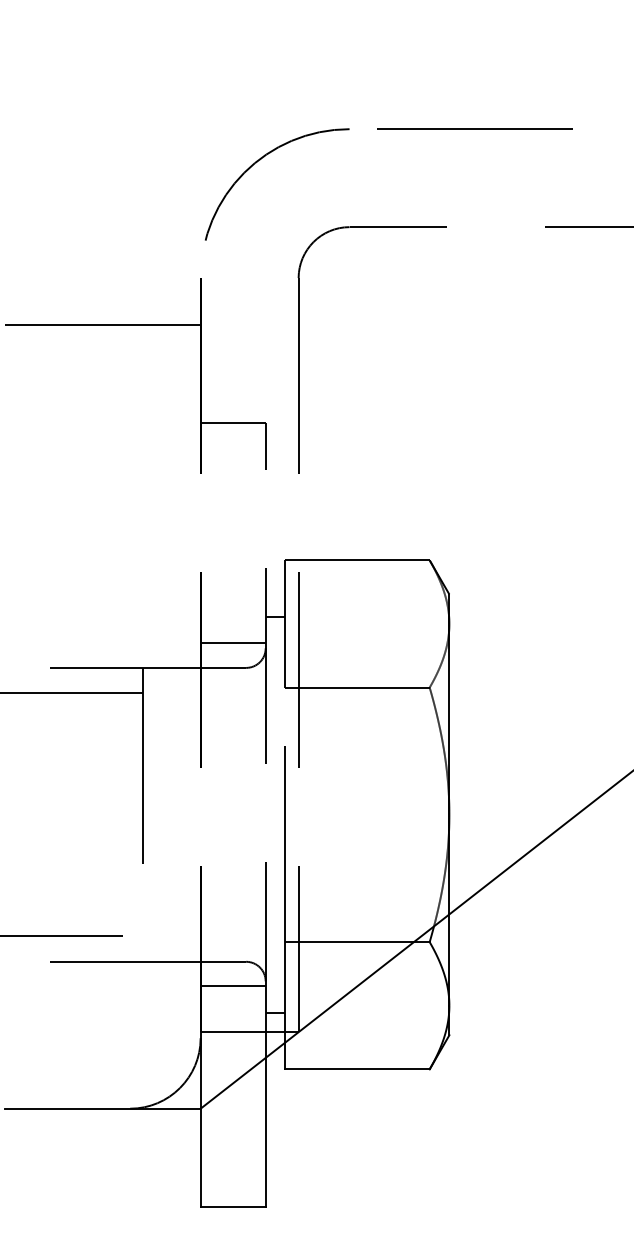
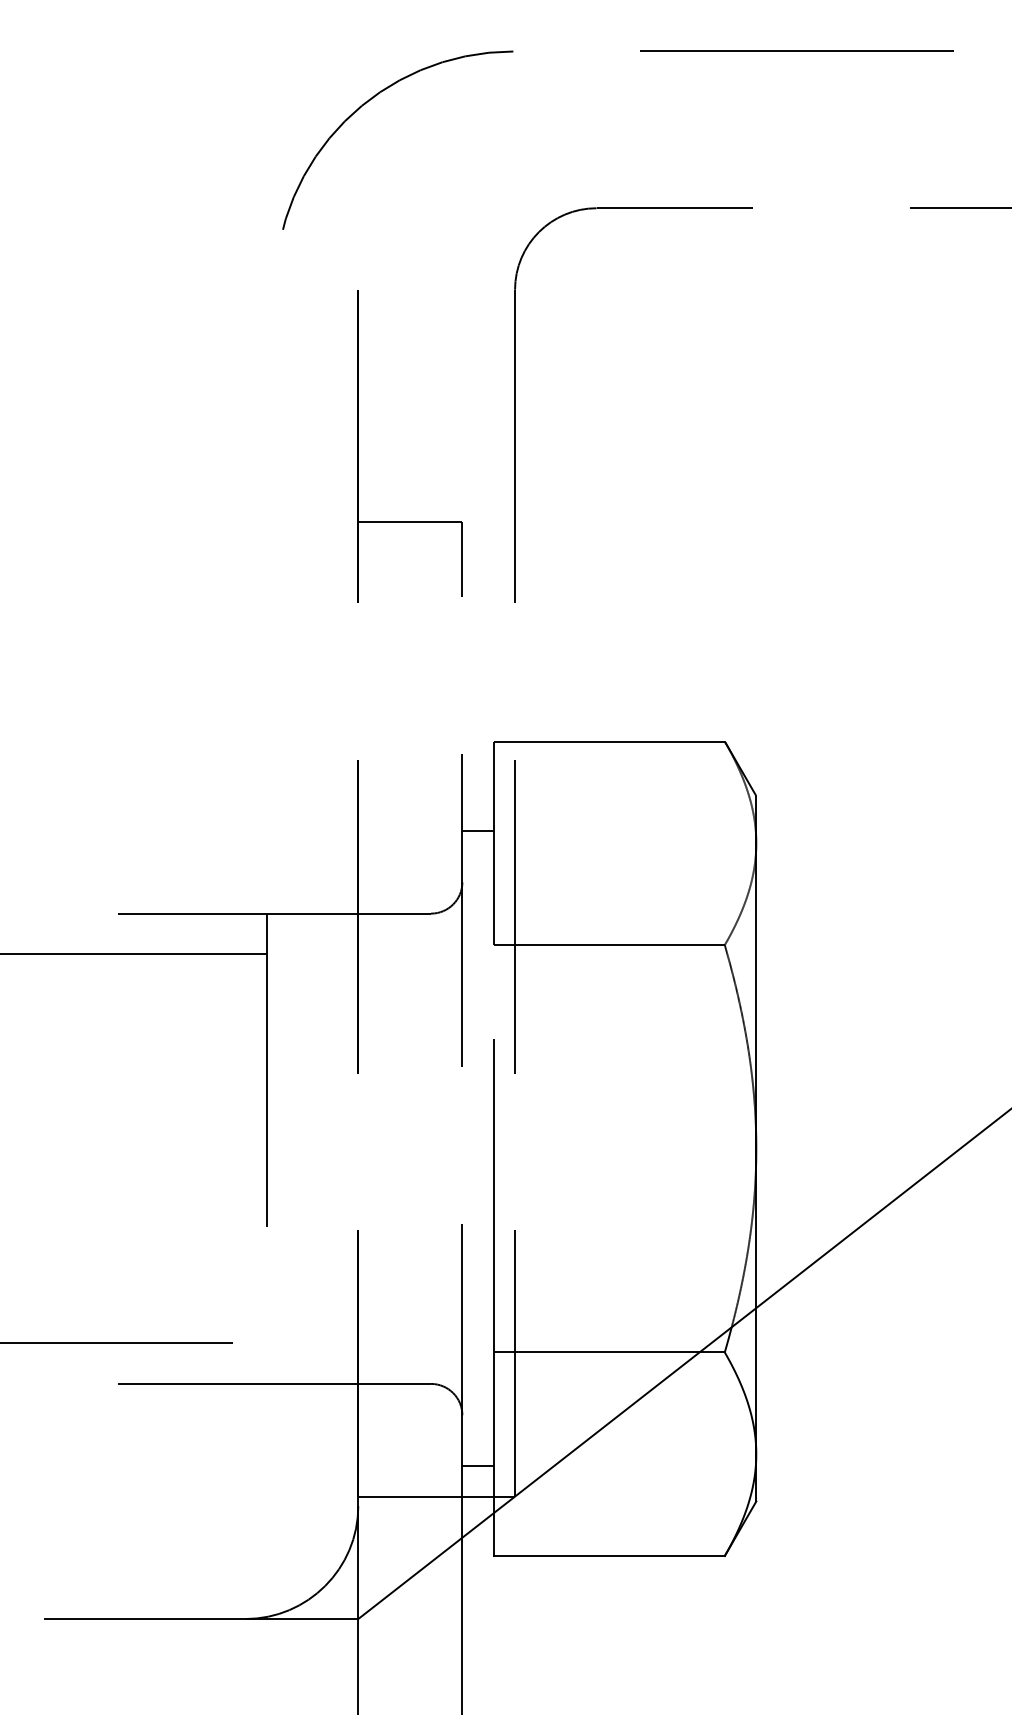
arc: (260, 160) -> (370, 101), moved
line: (102, 325) -> (201, 365), removed
line: (232, 643) -> (409, 874), removed
line: (232, 986) -> (409, 1423), removed

